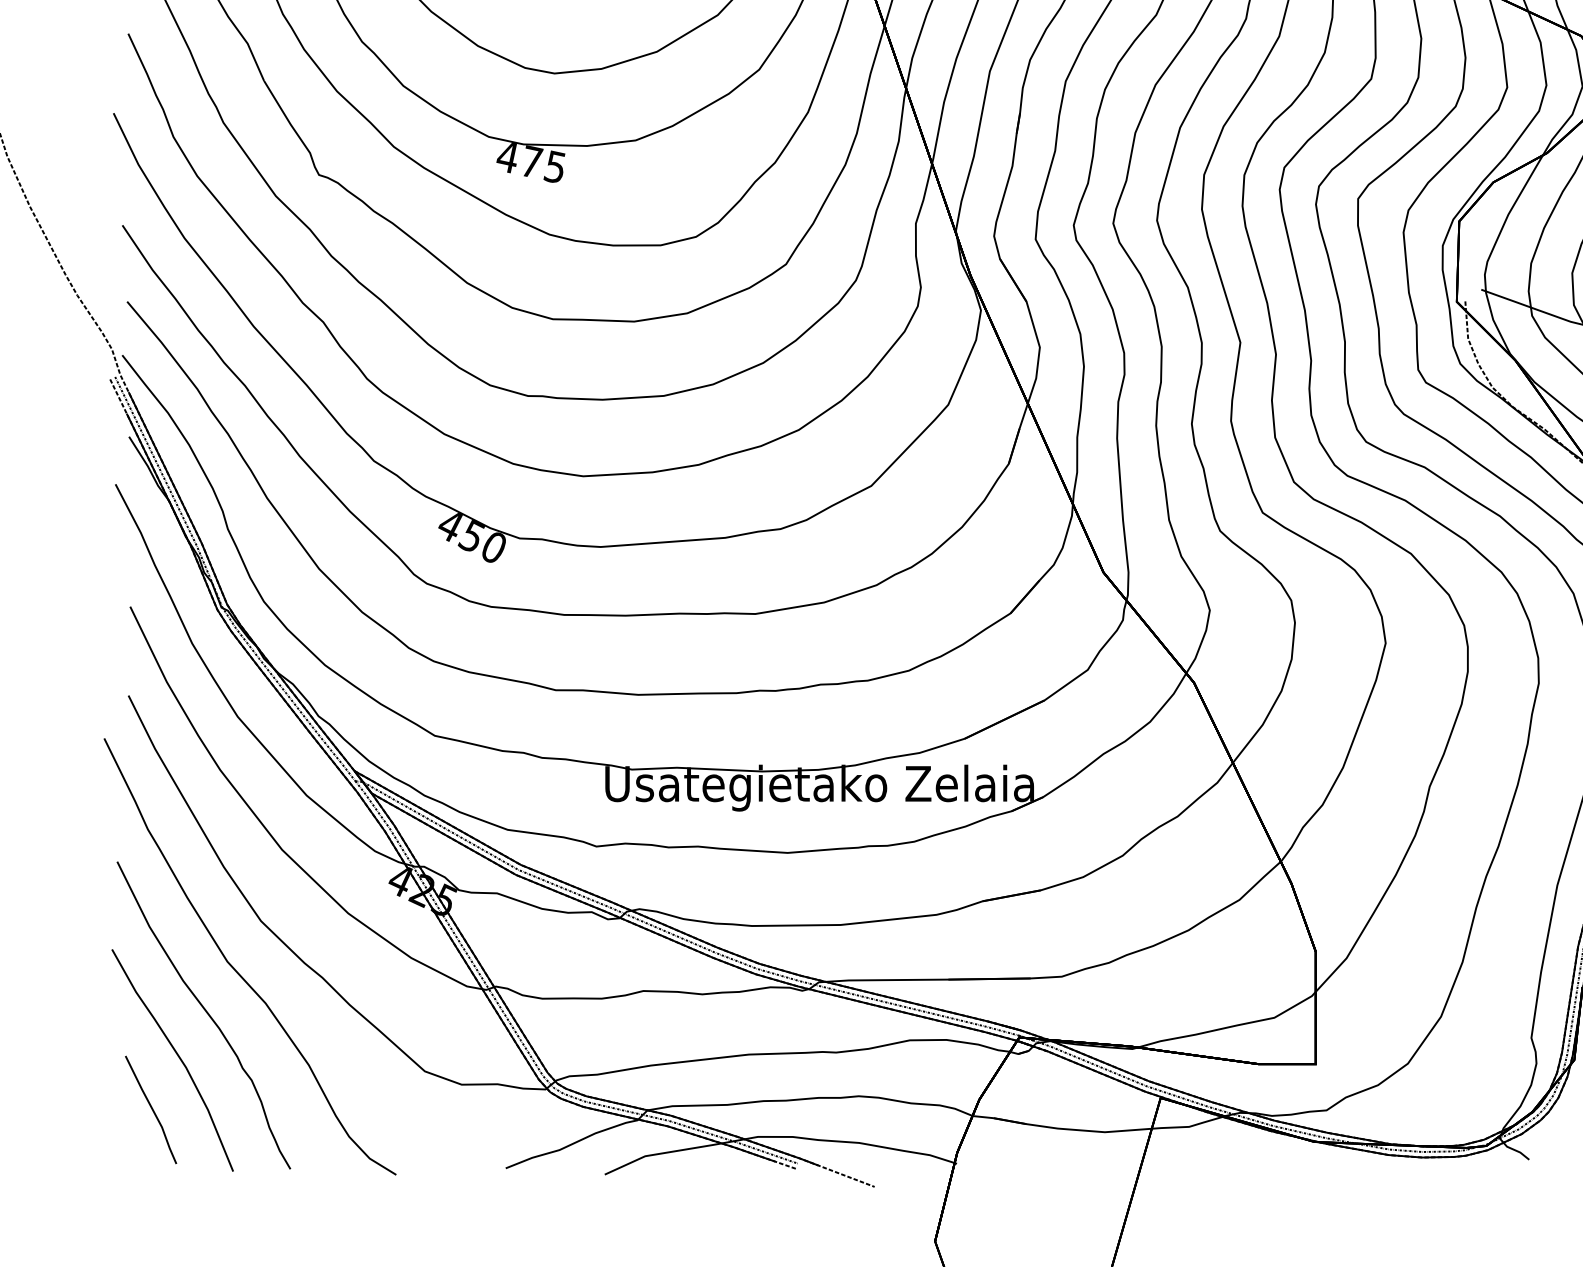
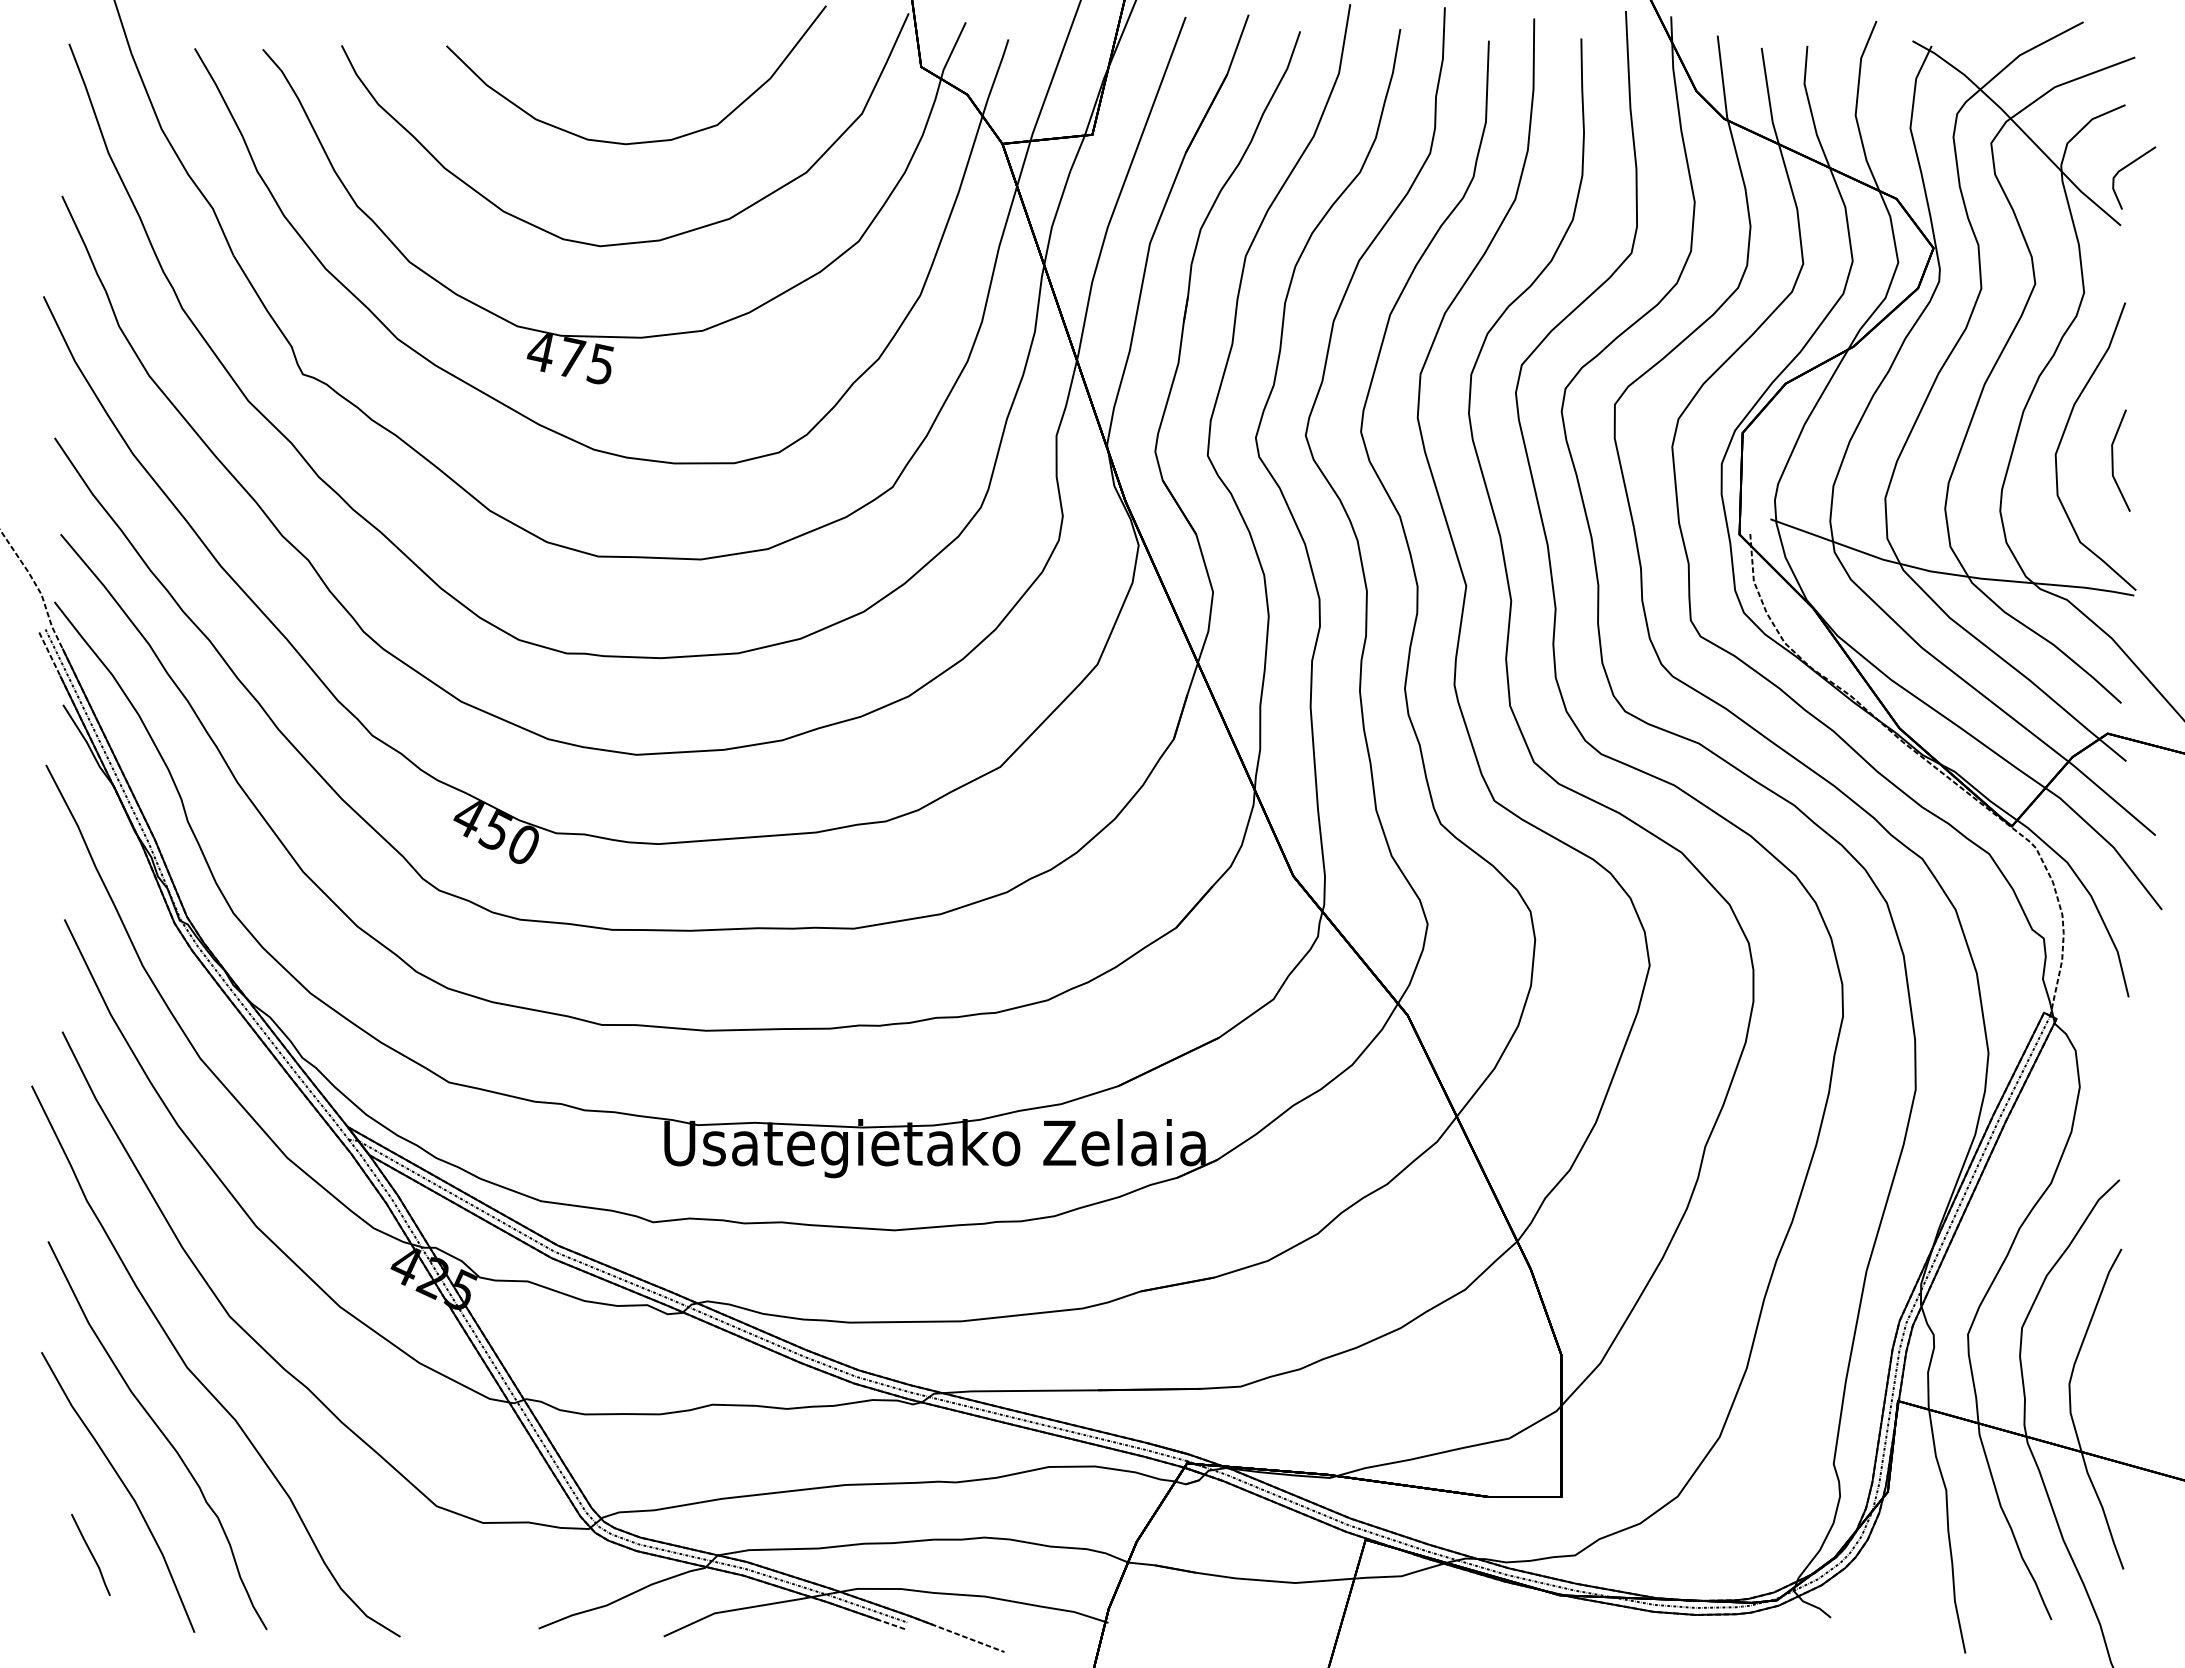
part: (150, 1109) -> (90, 1554), size x0.6

